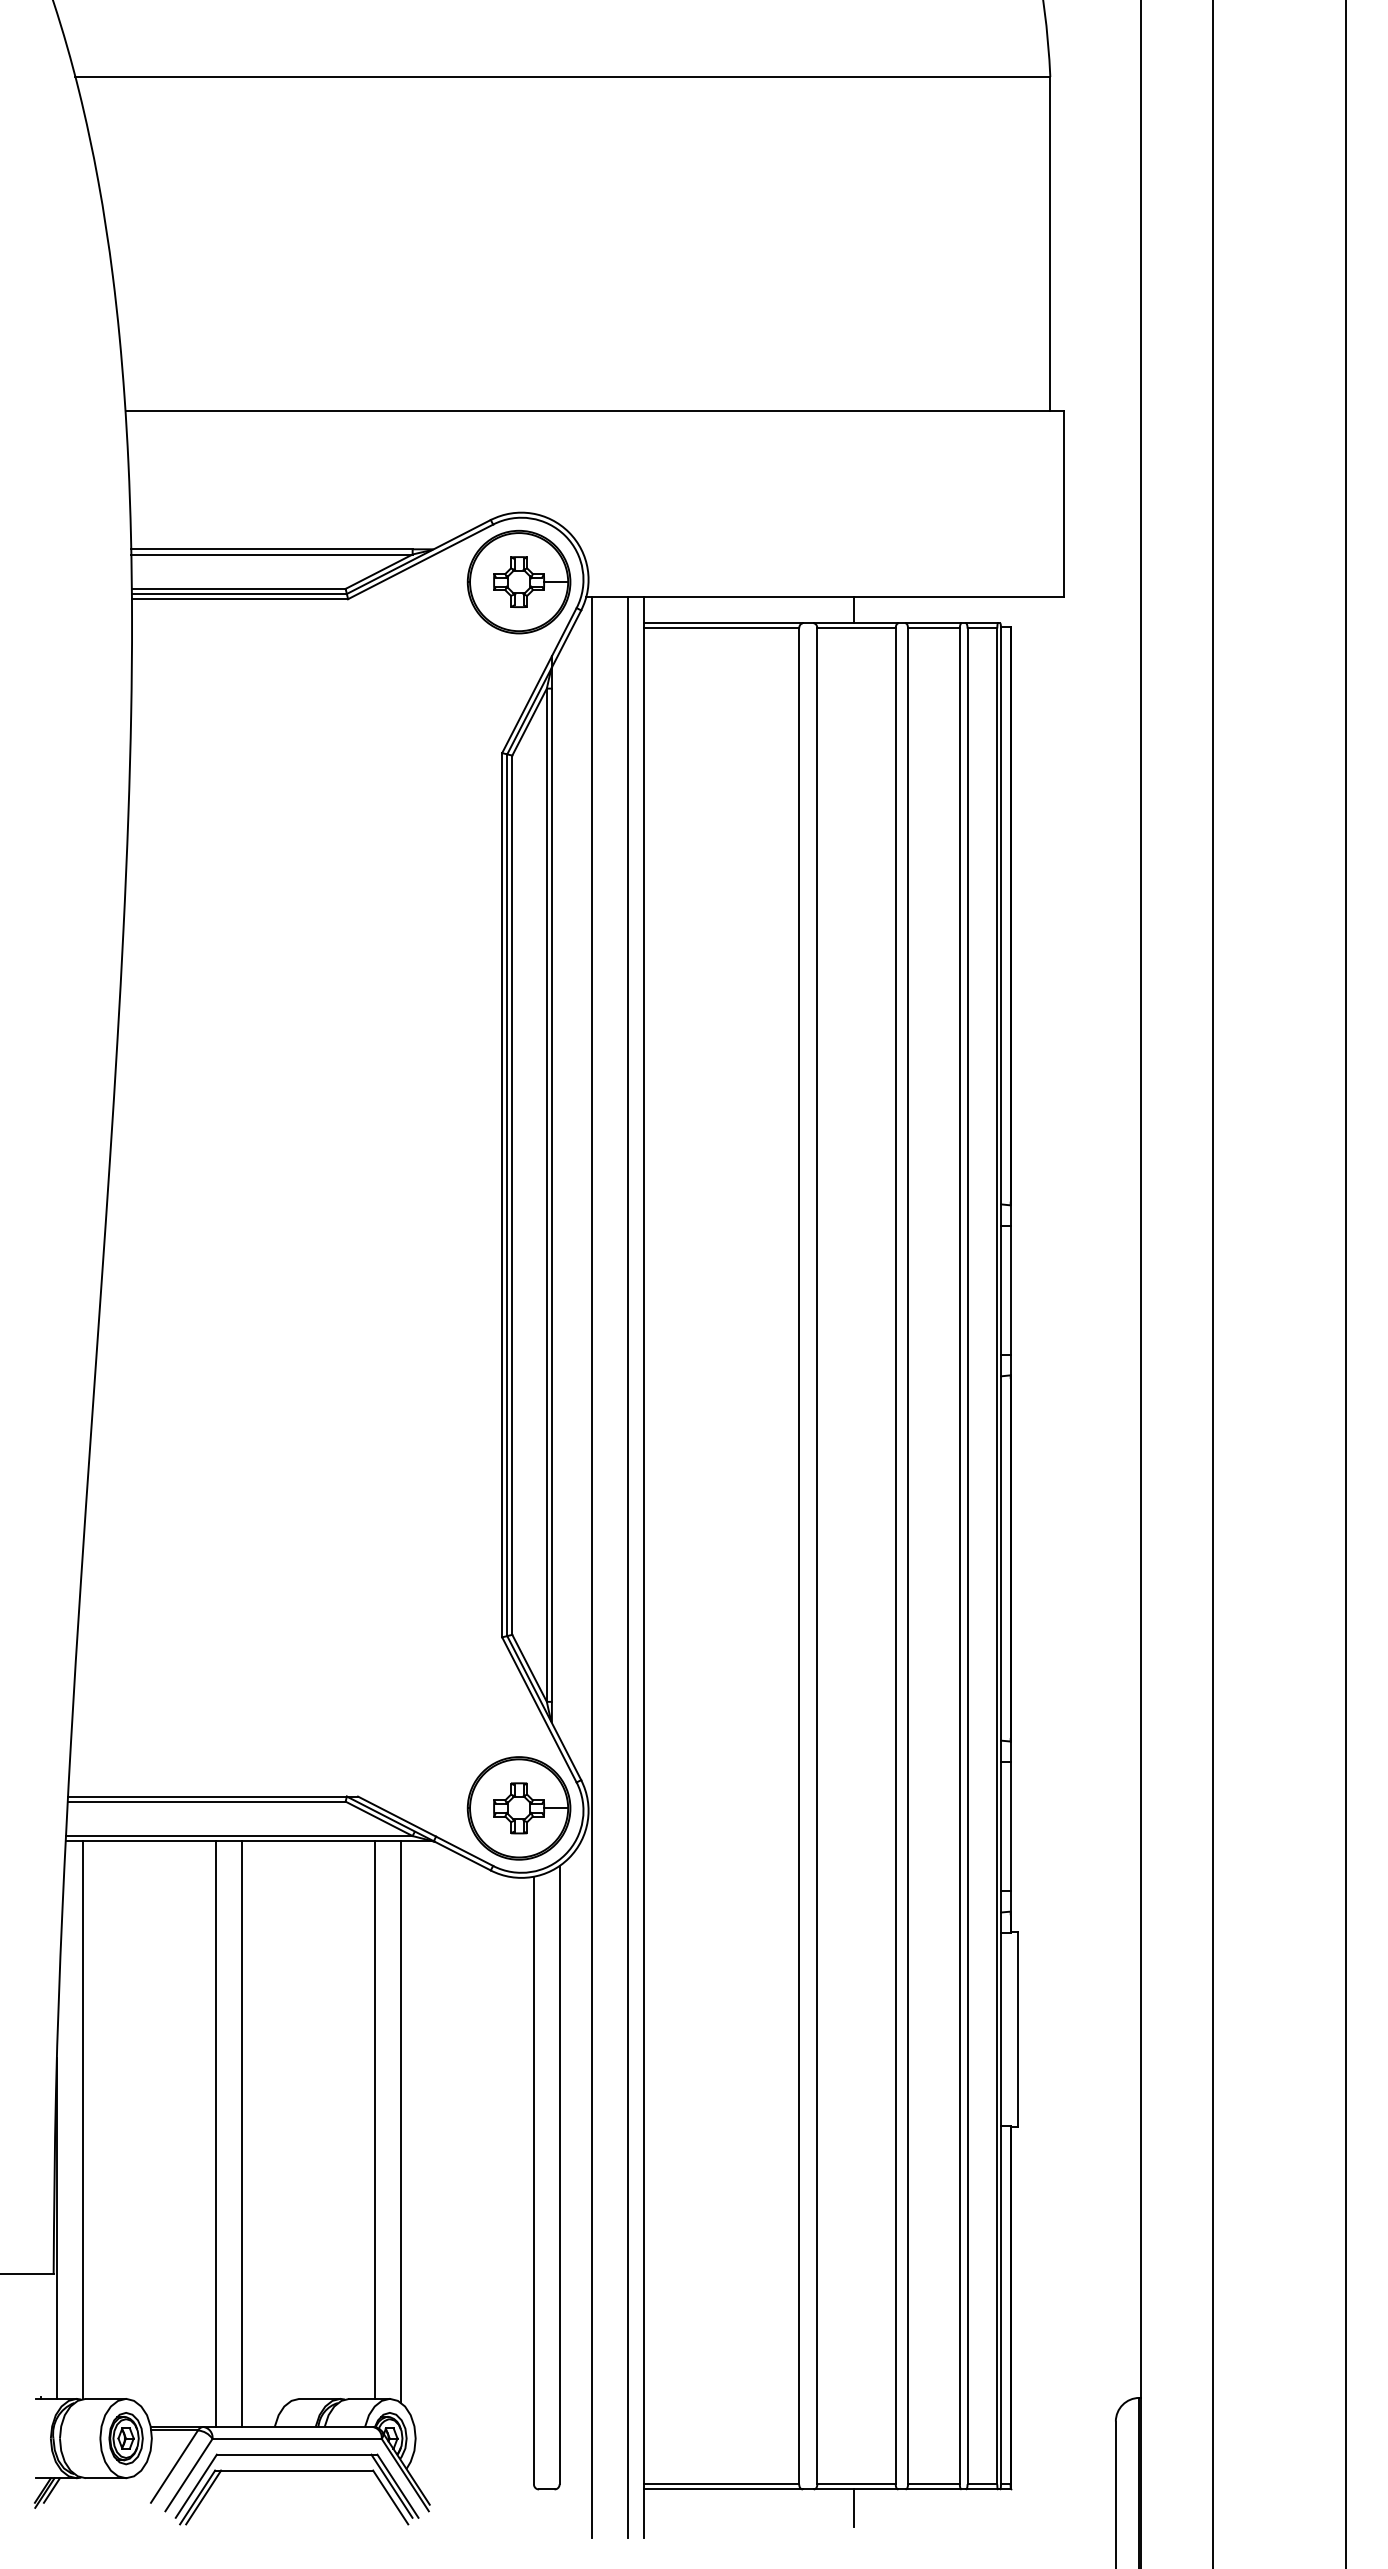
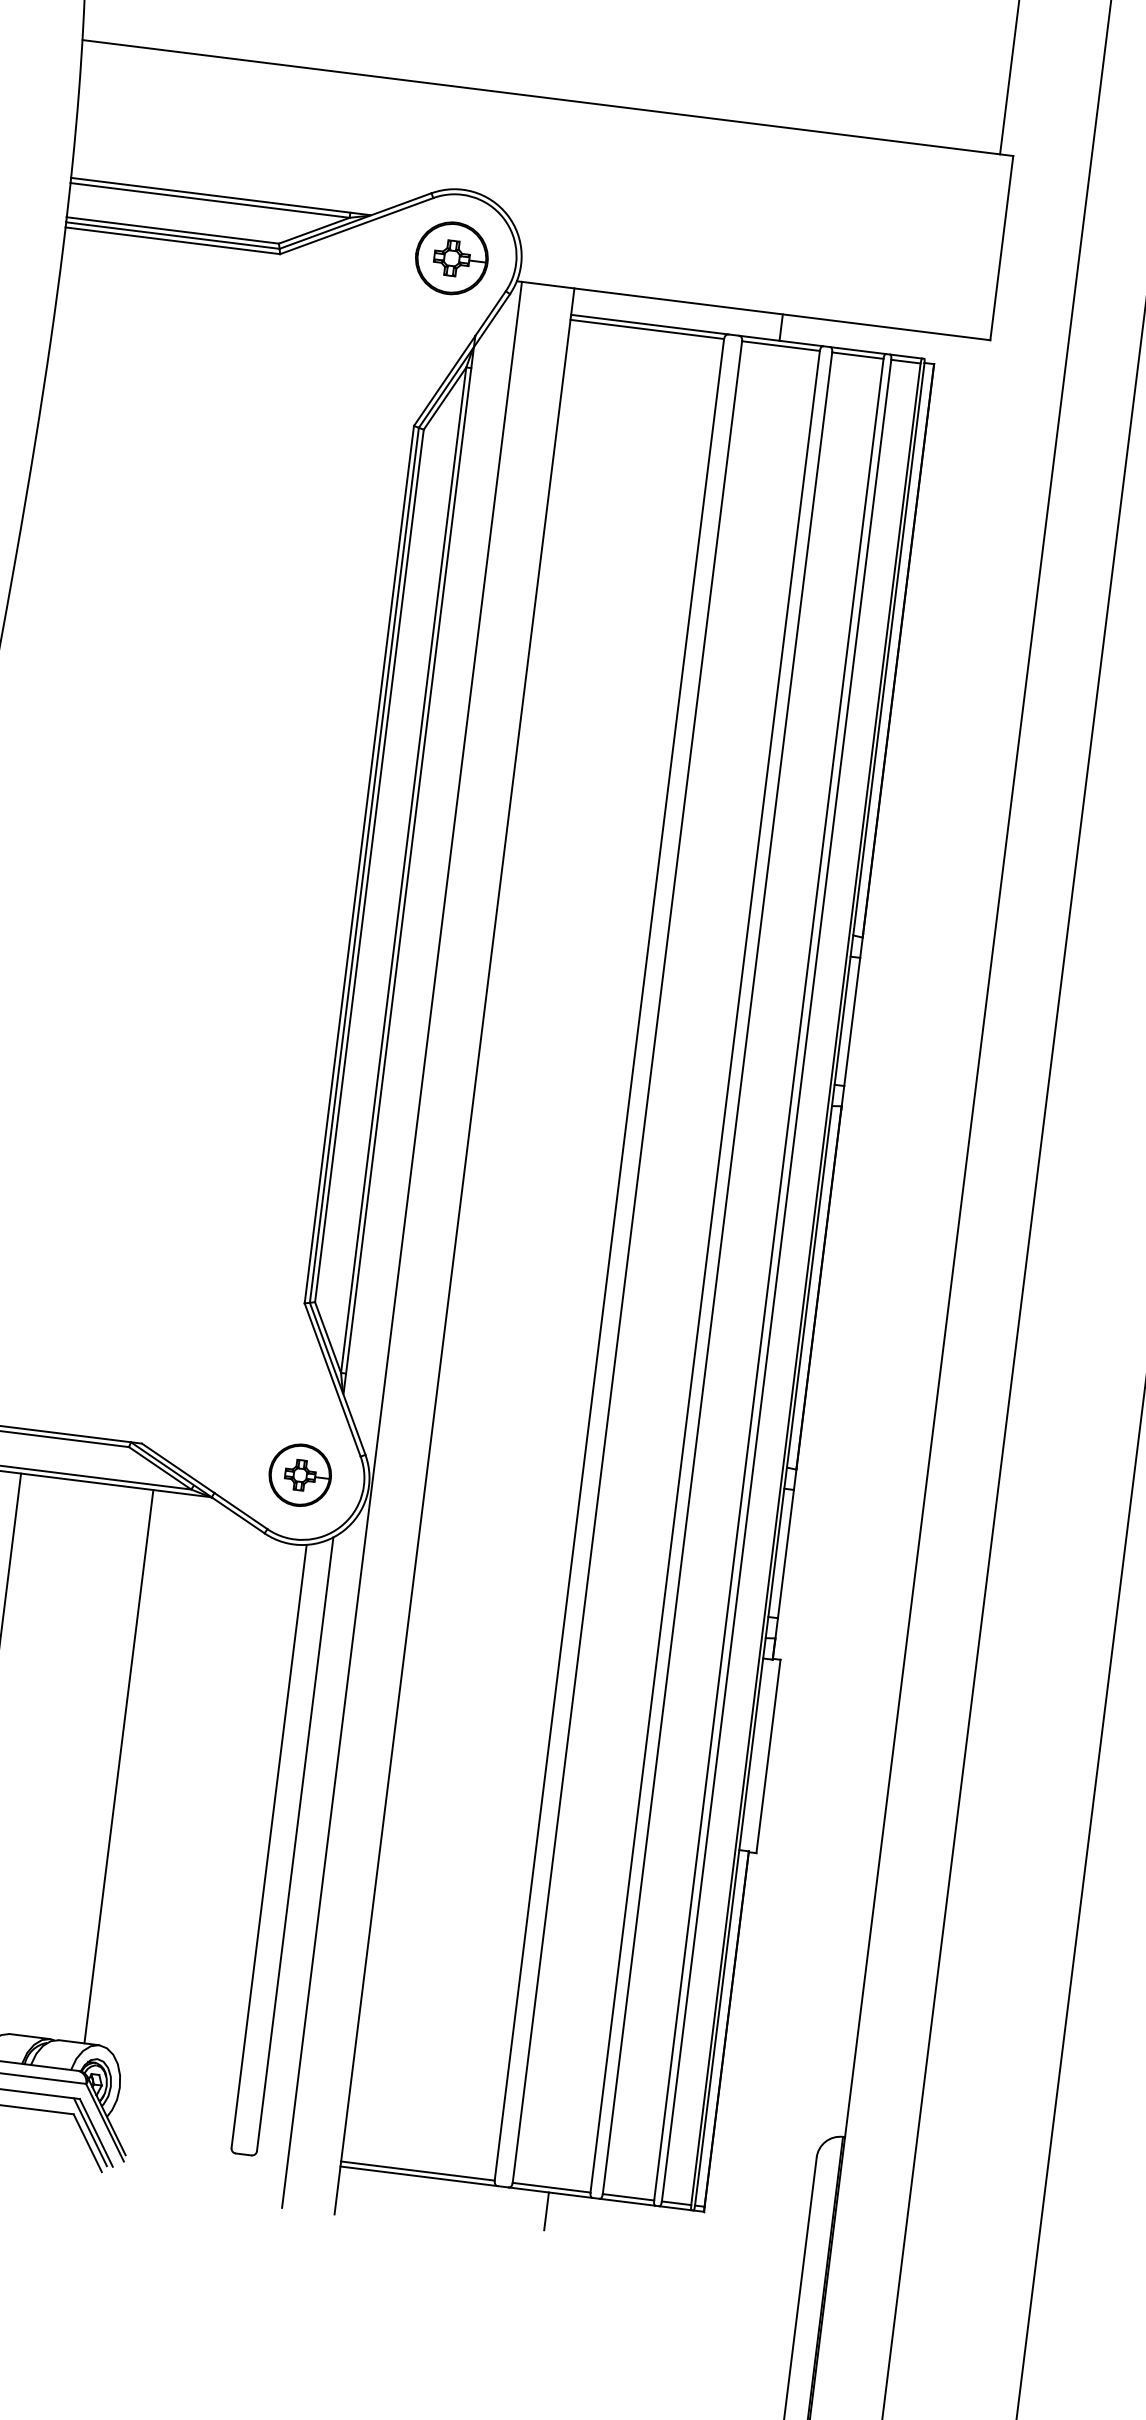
part: (518, 581) -> (451, 257), size x0.7
line: (627, 1566) -> (437, 1248), removed
part: (518, 1808) -> (299, 1475), size x0.6
line: (400, 2121) -> (143, 1771), removed

